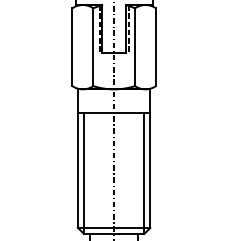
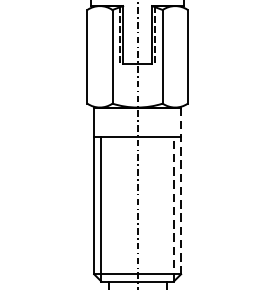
line: (150, 159) -> (181, 191), solid -> dashed
line: (144, 173) -> (174, 208), solid -> dashed

